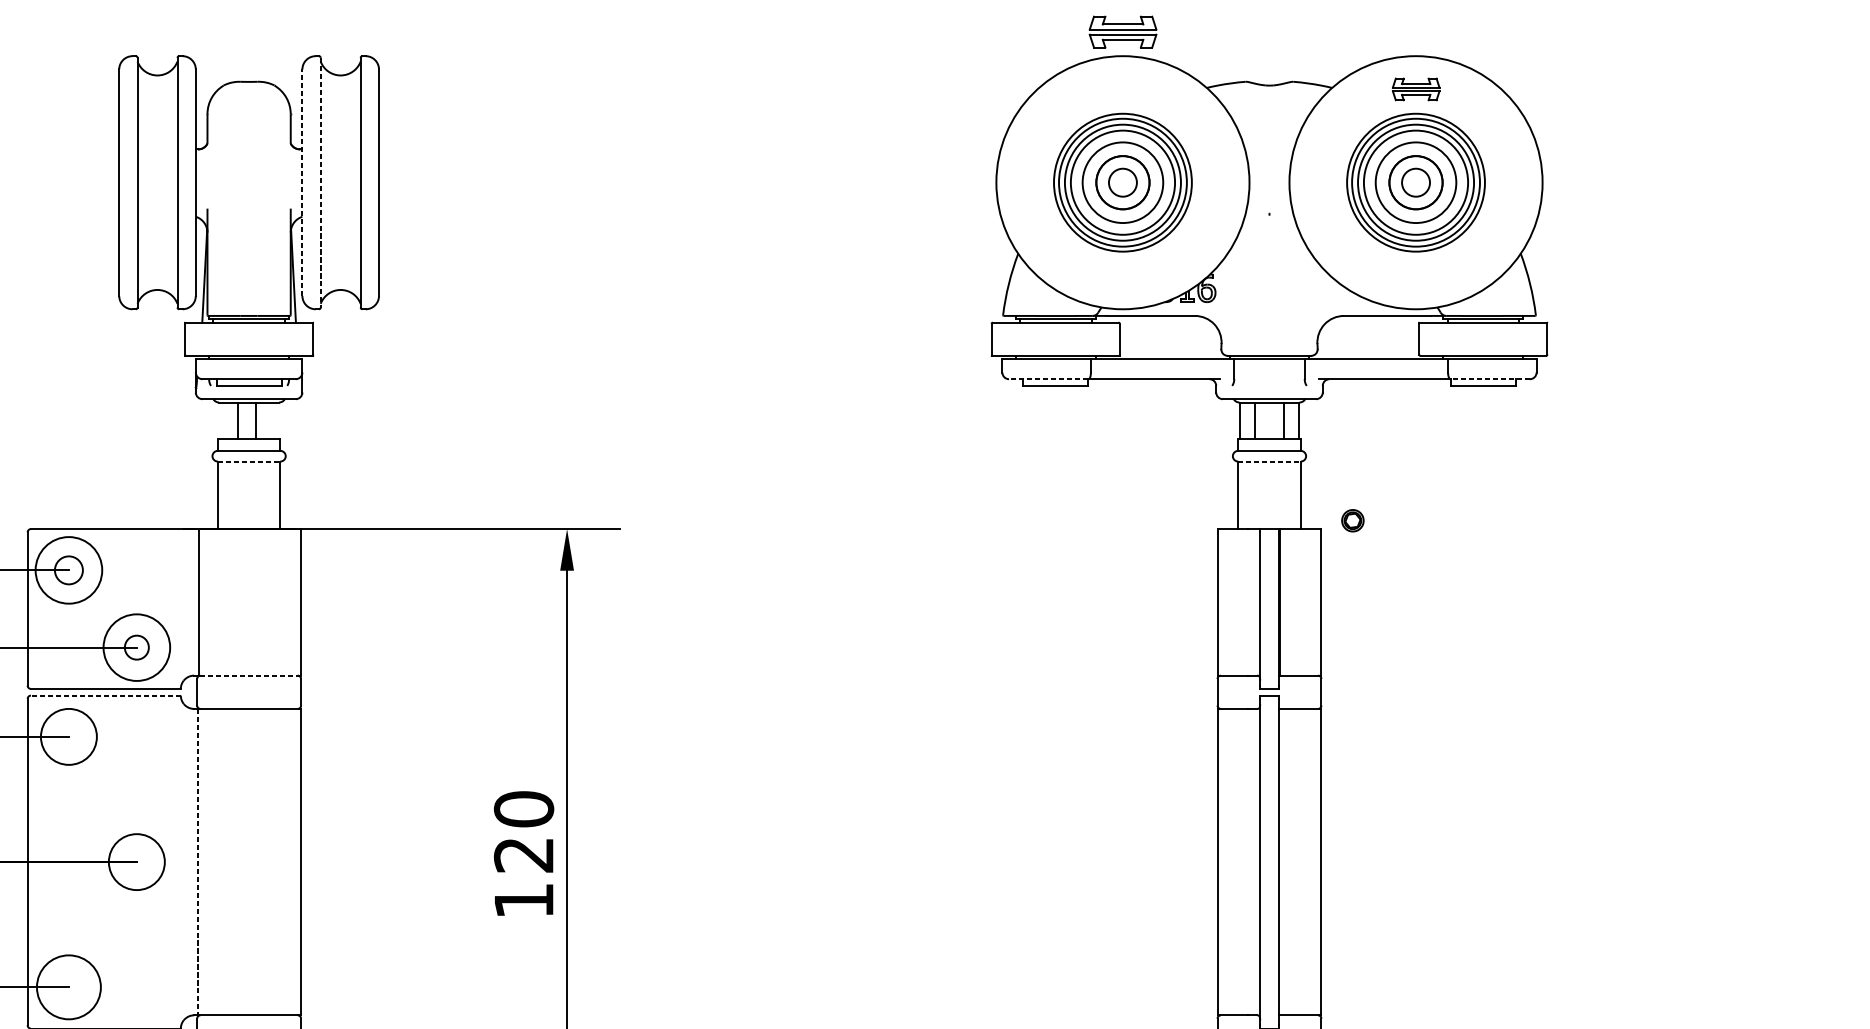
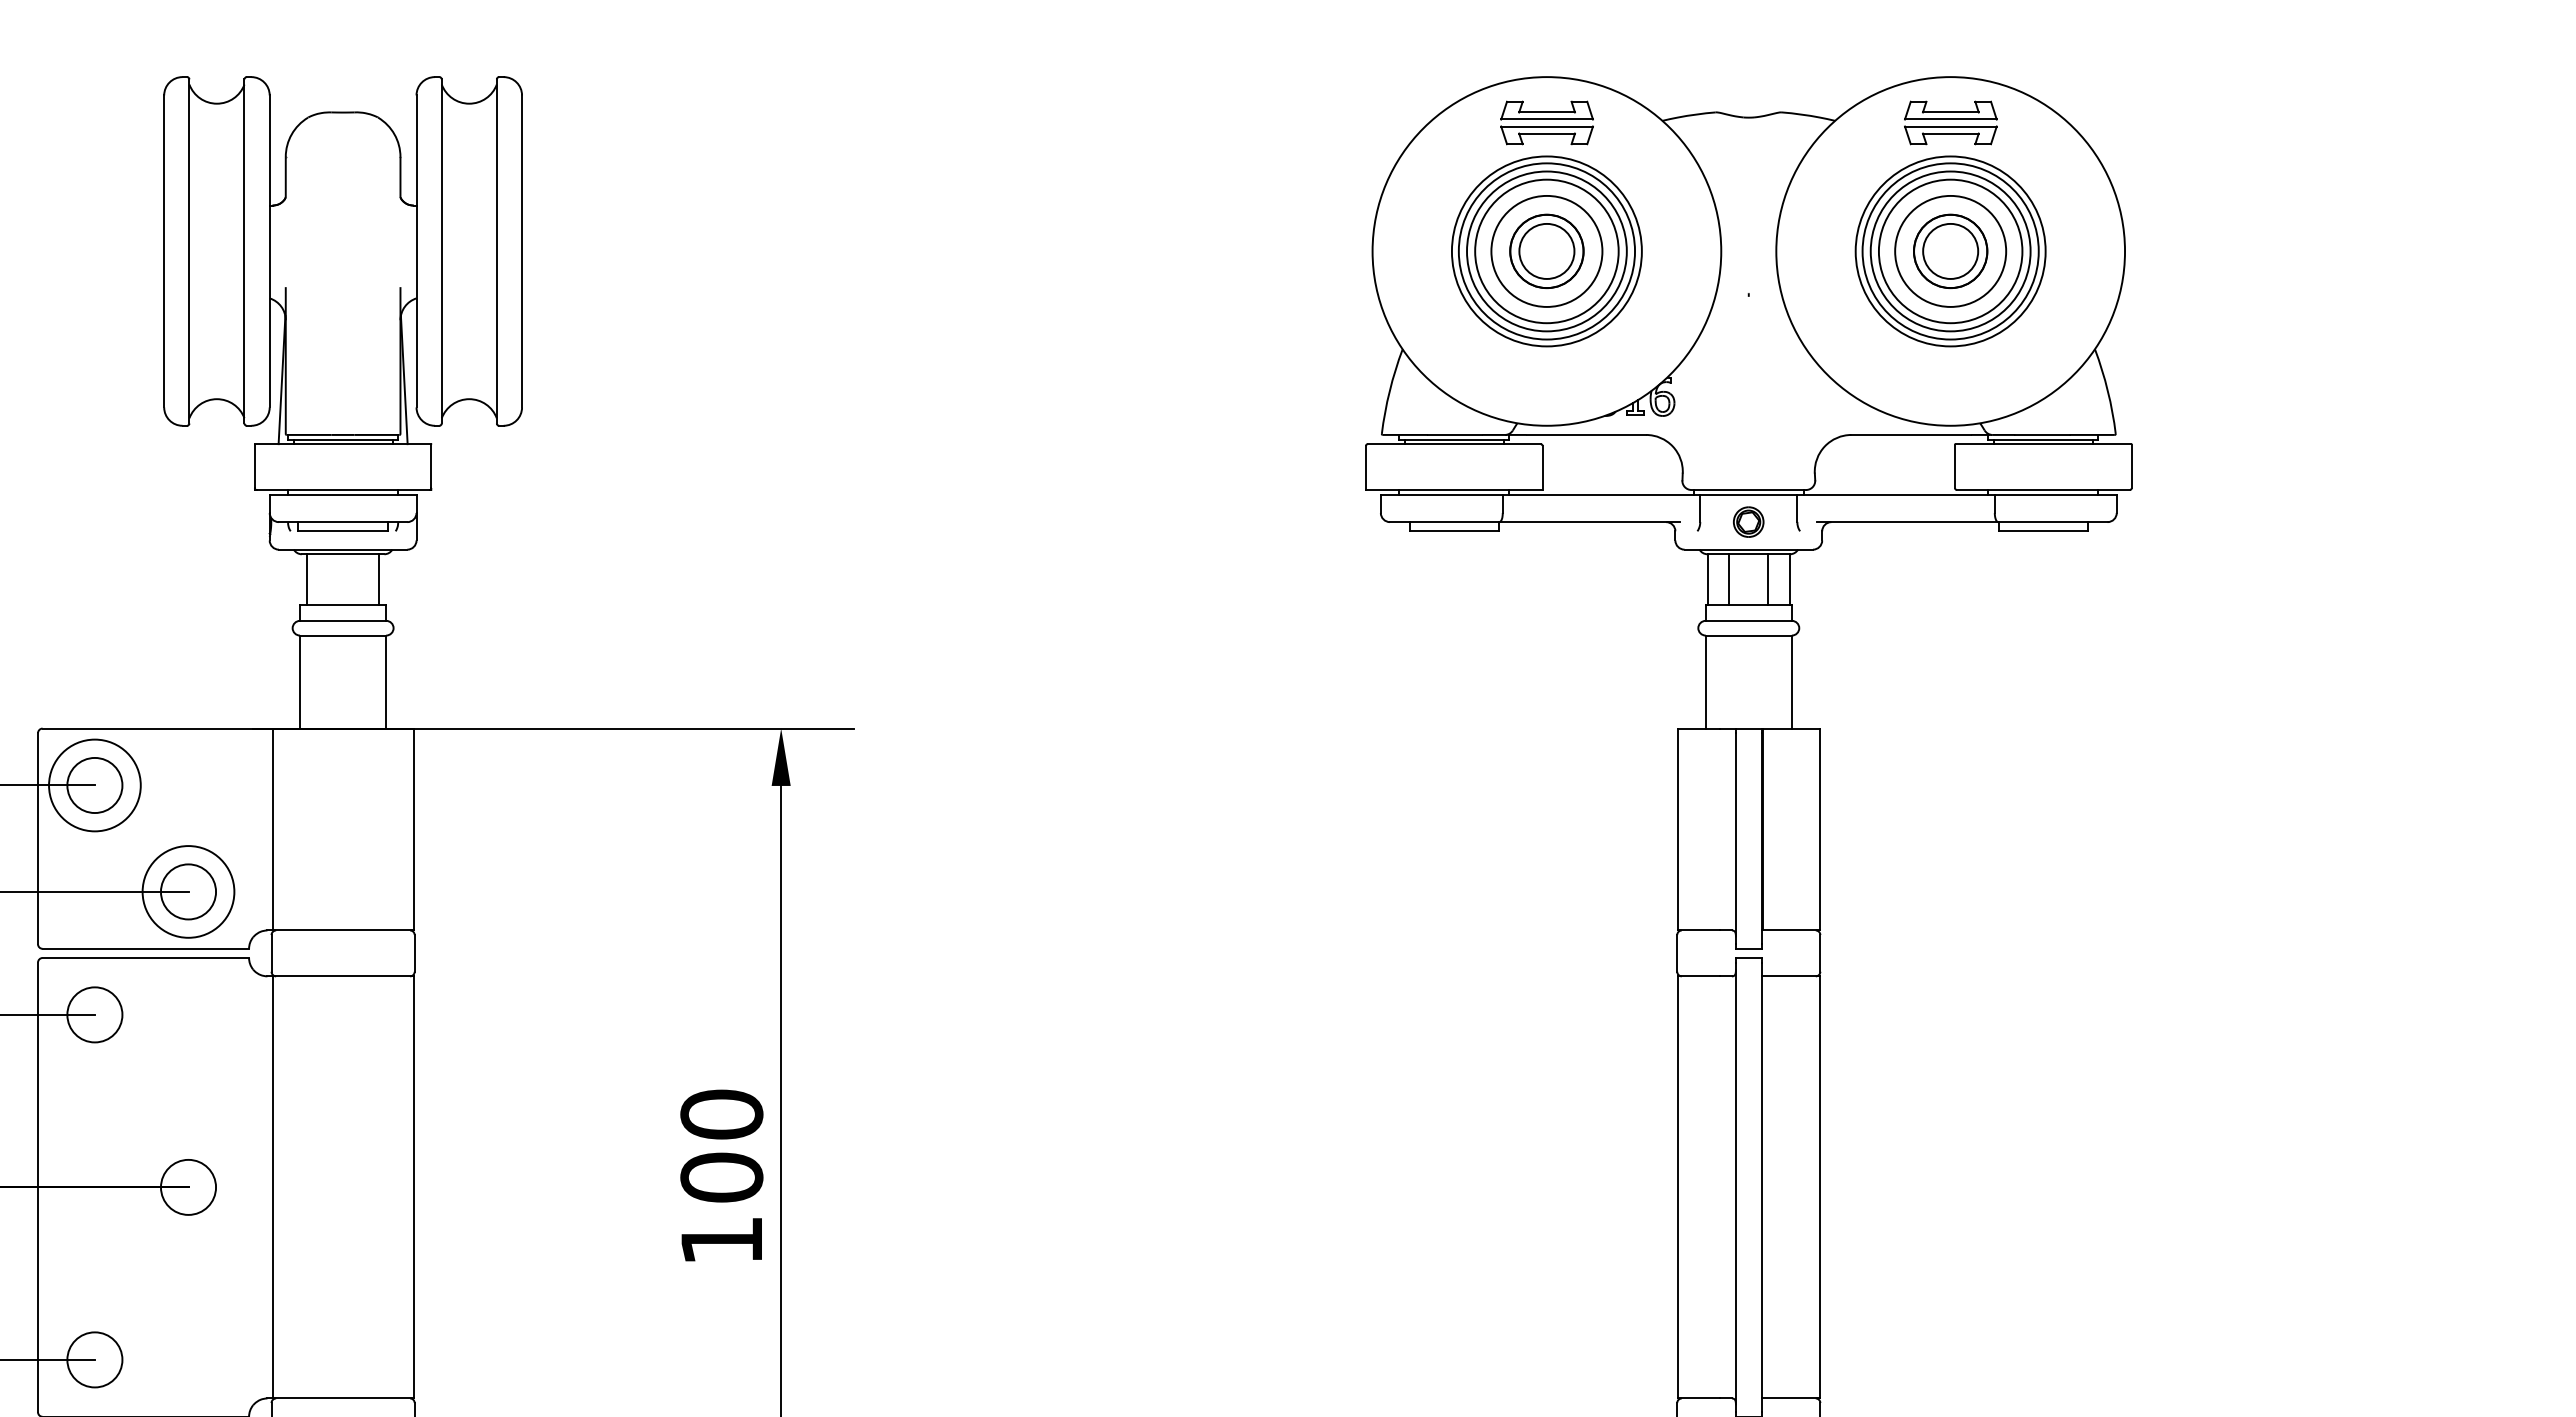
part: (1122, 31) -> (1546, 122), moved
part: (1415, 89) -> (1950, 122), size x1.43
line: (302, 182) -> (416, 251), dashed -> solid
line: (320, 182) -> (441, 251), dashed -> solid
circle: (1122, 182) -> (1546, 250), size x1.43
circle: (1415, 182) -> (1950, 250), size x1.43
line: (1048, 379) -> (1444, 522), dashed -> solid
line: (1489, 379) -> (2052, 522), dashed -> solid
line: (238, 420) -> (379, 579), moved
line: (255, 420) -> (306, 579), moved
line: (249, 461) -> (343, 635), dashed -> solid
line: (1270, 461) -> (1749, 635), dashed -> solid
part: (1352, 520) -> (1748, 521), moved
circle: (68, 570) -> (94, 785), size x1.43
circle: (136, 647) -> (188, 891), size x1.67
line: (249, 675) -> (343, 930), dashed -> solid
line: (105, 695) -> (145, 958), dashed -> solid
circle: (68, 736) -> (94, 1014), size x0.71
text: (523, 854) -> (721, 1177), 120 -> 100
circle: (136, 861) -> (188, 1186), size x0.71
line: (198, 862) -> (273, 1187), dashed -> solid
circle: (68, 987) -> (94, 1359), size x0.62

